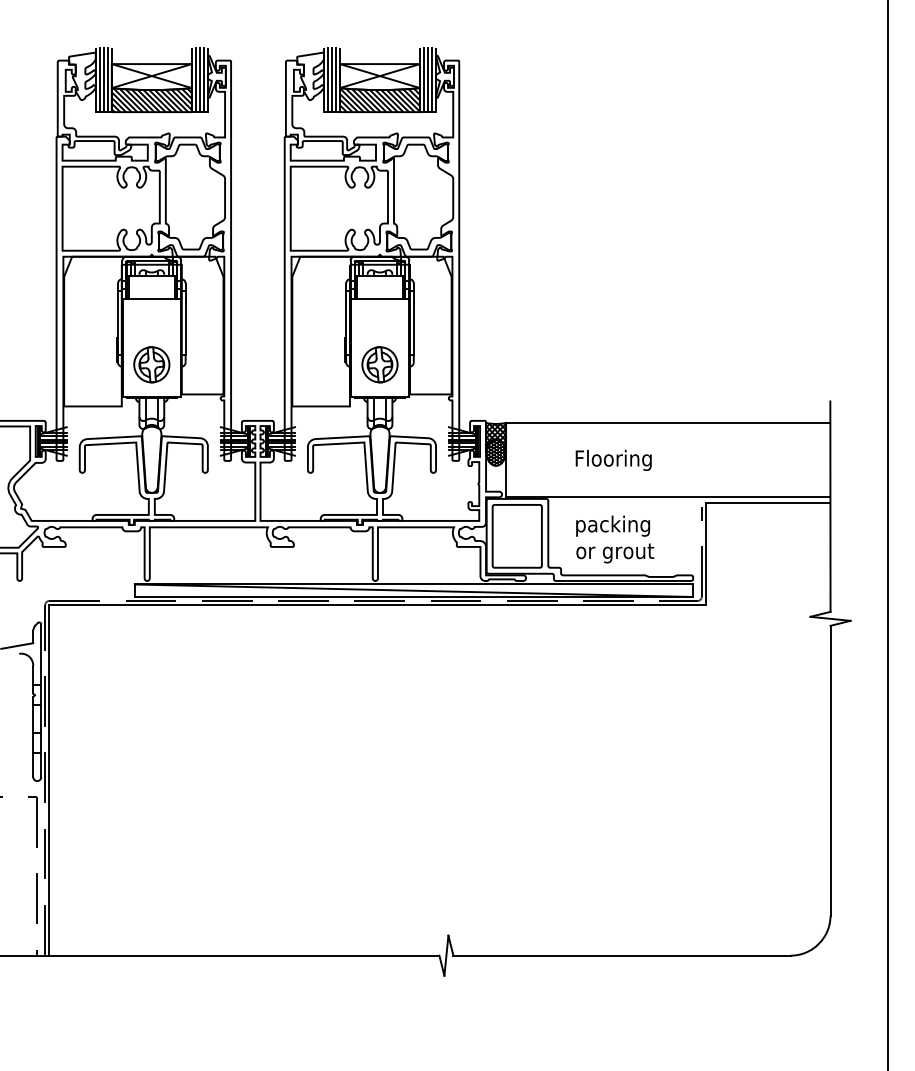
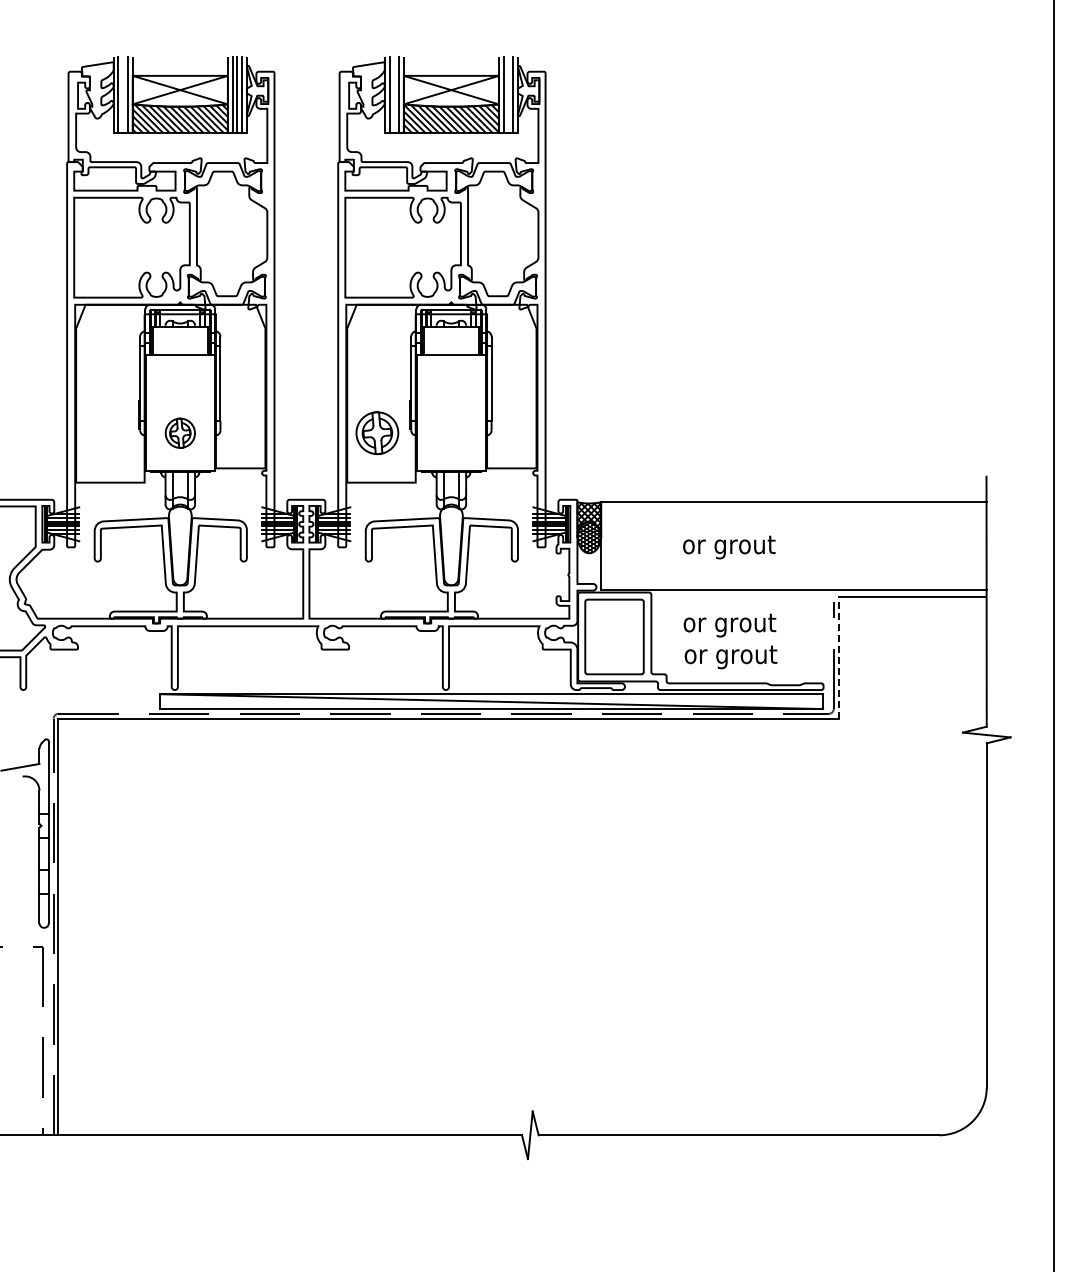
line: (104, 79) -> (123, 94), removed
line: (332, 79) -> (394, 94), removed
line: (428, 79) -> (508, 94), removed
part: (151, 365) -> (180, 433), size x0.7
part: (380, 365) -> (377, 433), moved
text: (614, 460) -> (729, 546), Flooring -> or grout
text: (614, 525) -> (729, 624), packing -> or grout
line: (705, 553) -> (838, 657), solid -> dashed

